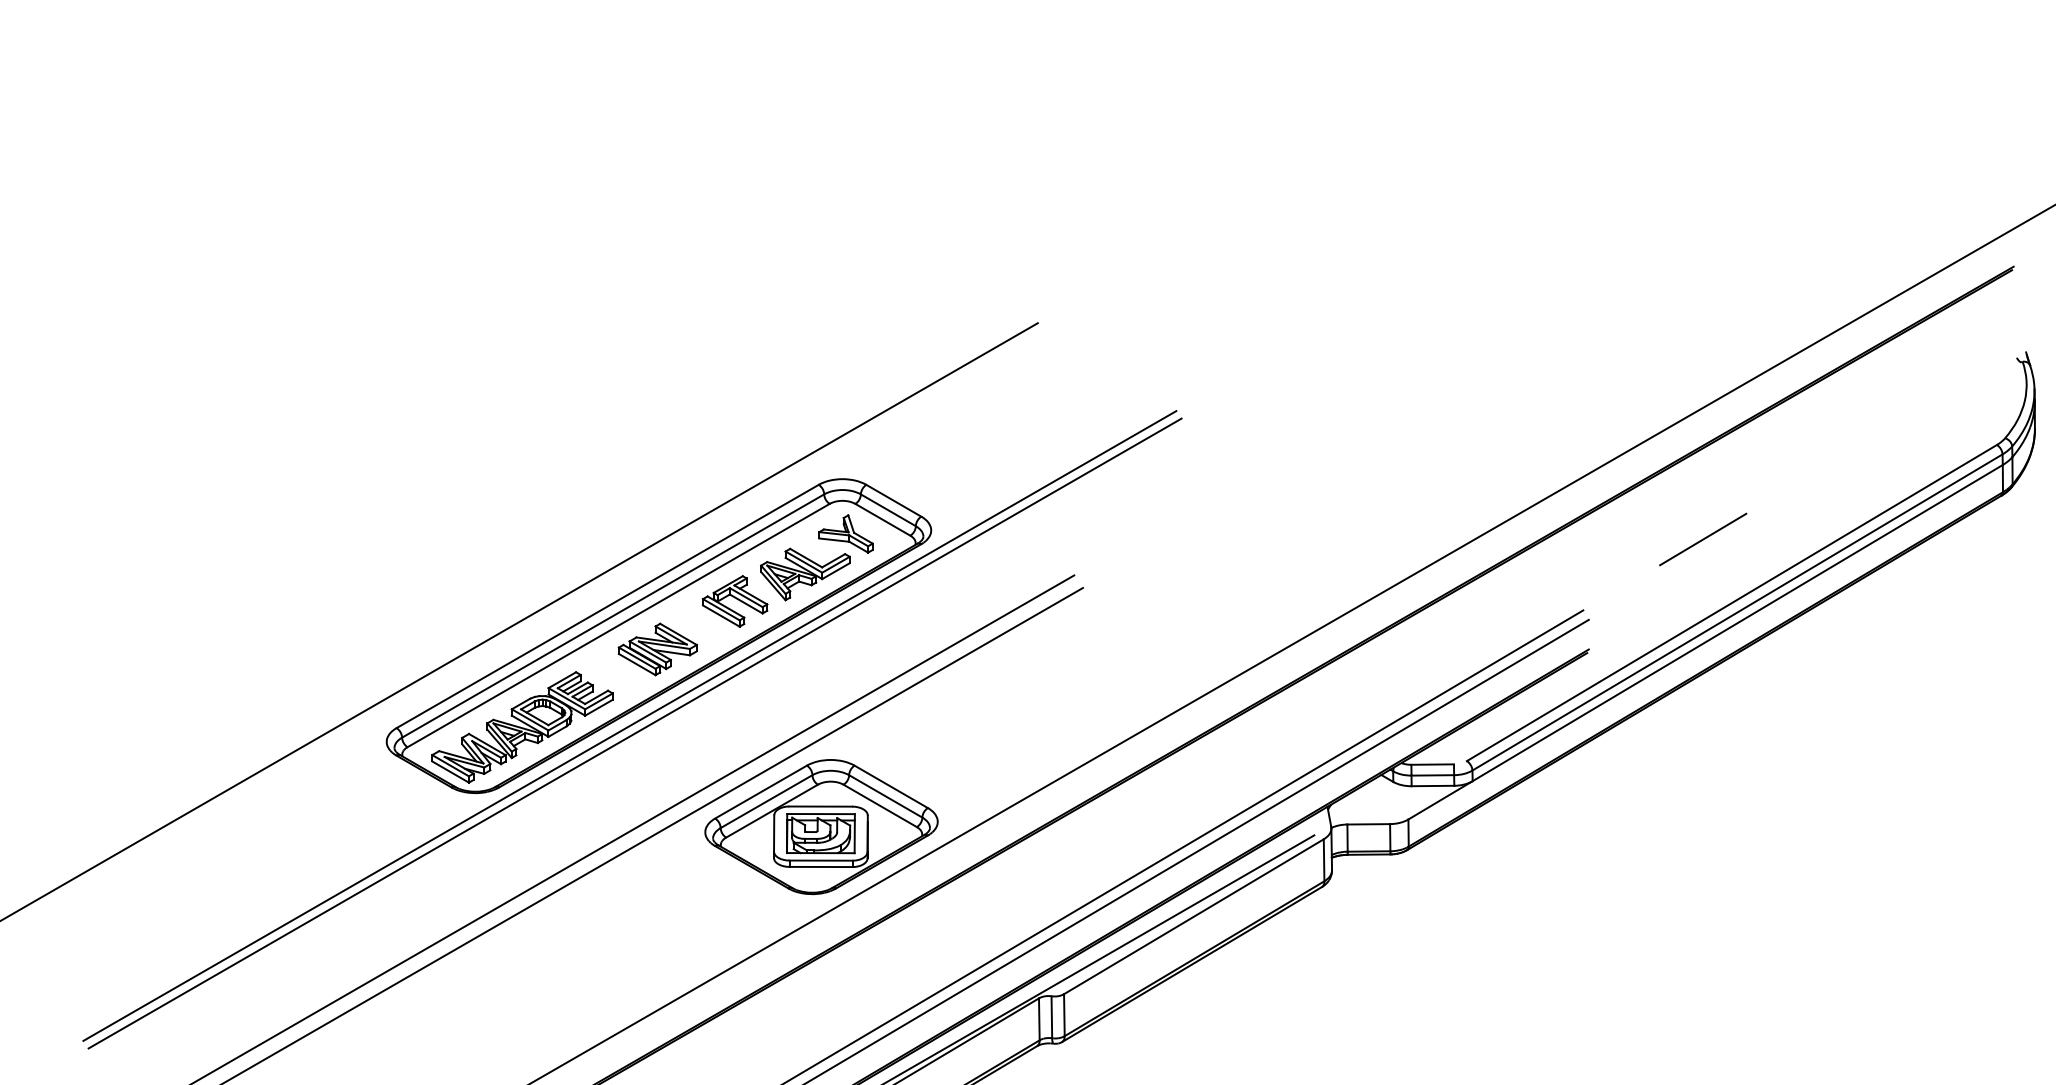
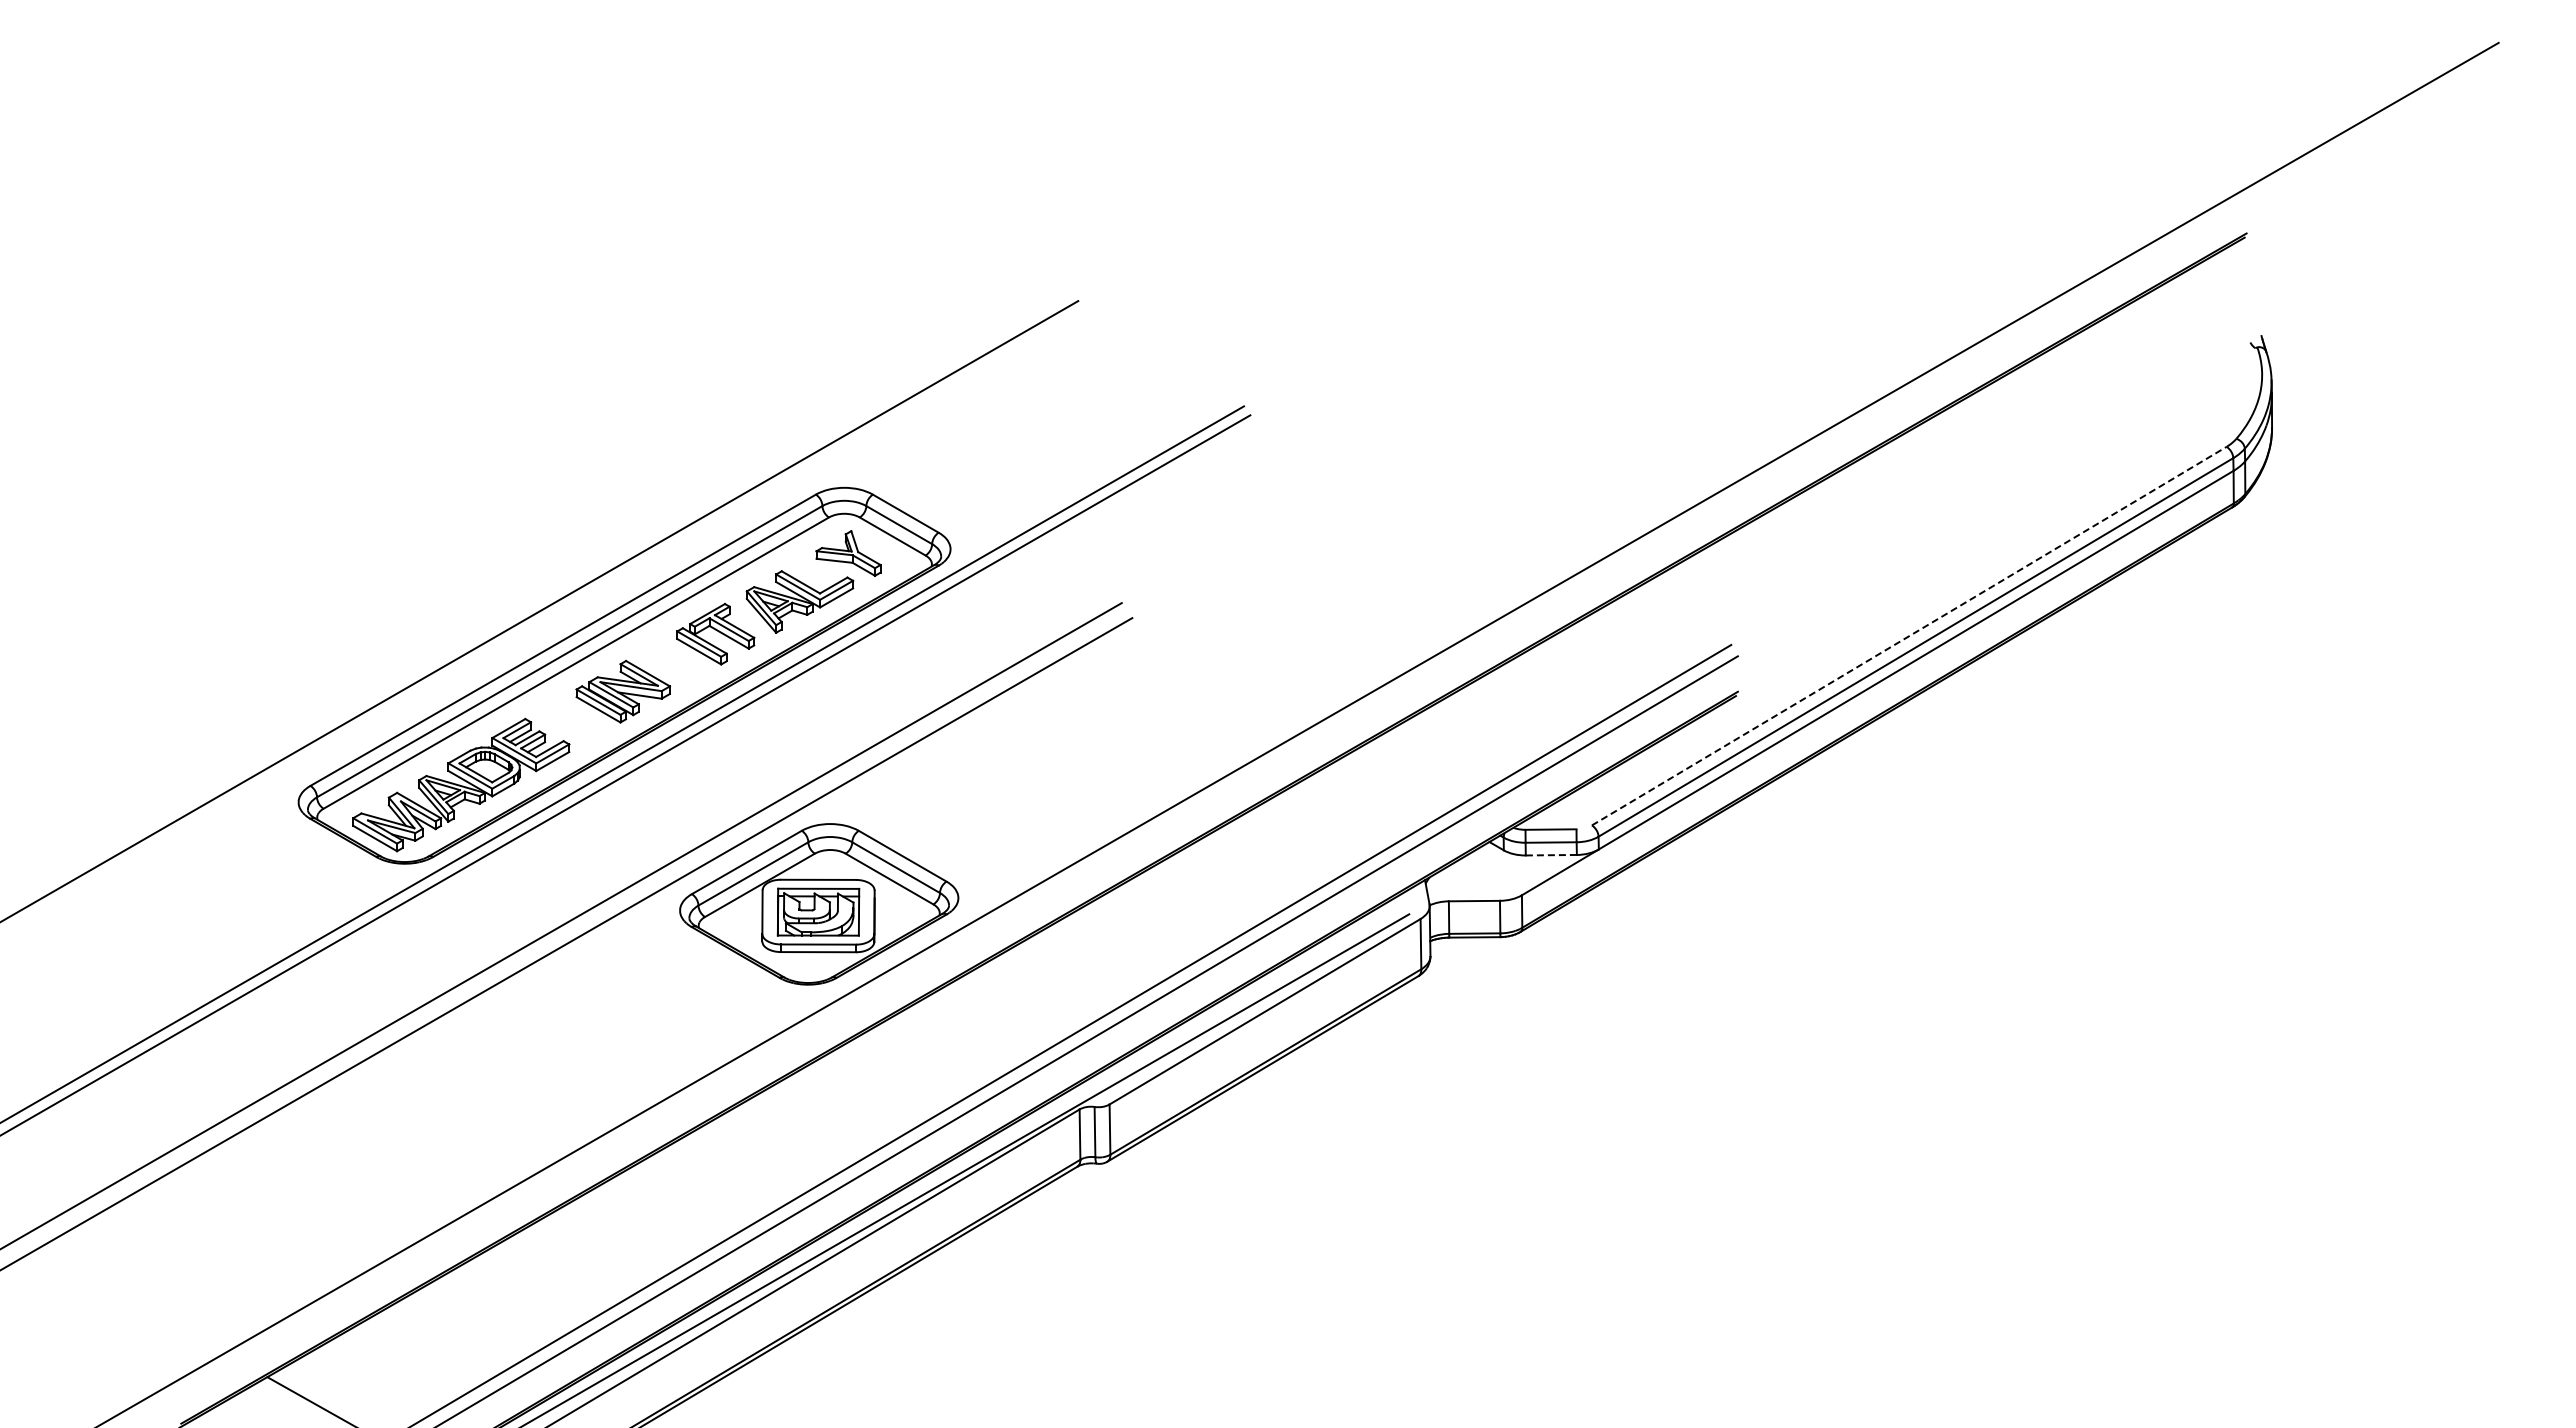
line: (1702, 539) -> (1874, 559), removed
line: (1732, 603) -> (1909, 636), solid -> dashed
line: (1433, 786) -> (1551, 855), solid -> dashed

